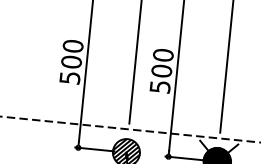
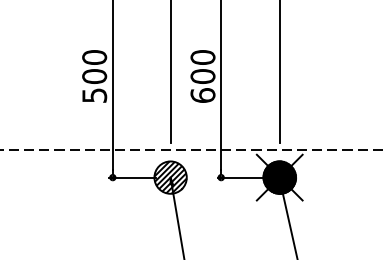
text: (159, 86) -> (202, 95), 500 -> 600

